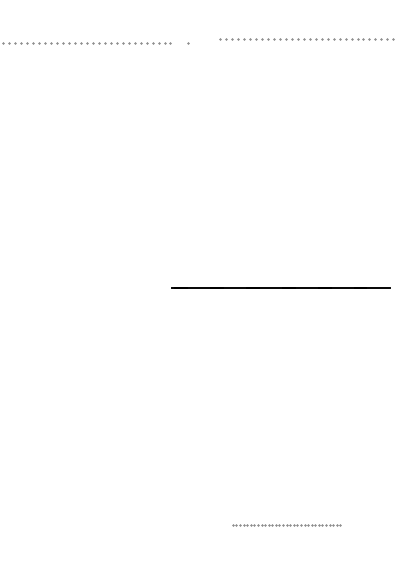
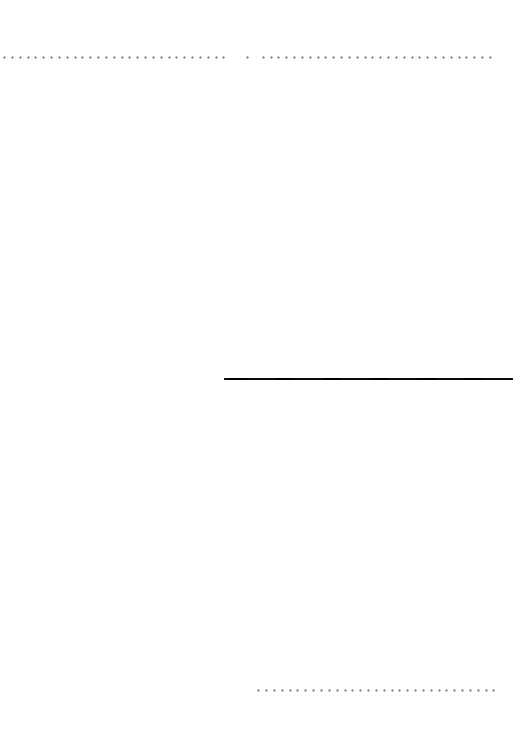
part: (306, 39) -> (376, 57), moved
part: (286, 525) -> (375, 690), size x1.67

